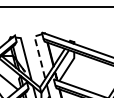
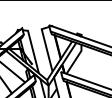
line: (38, 52) -> (45, 45), dashed -> solid

